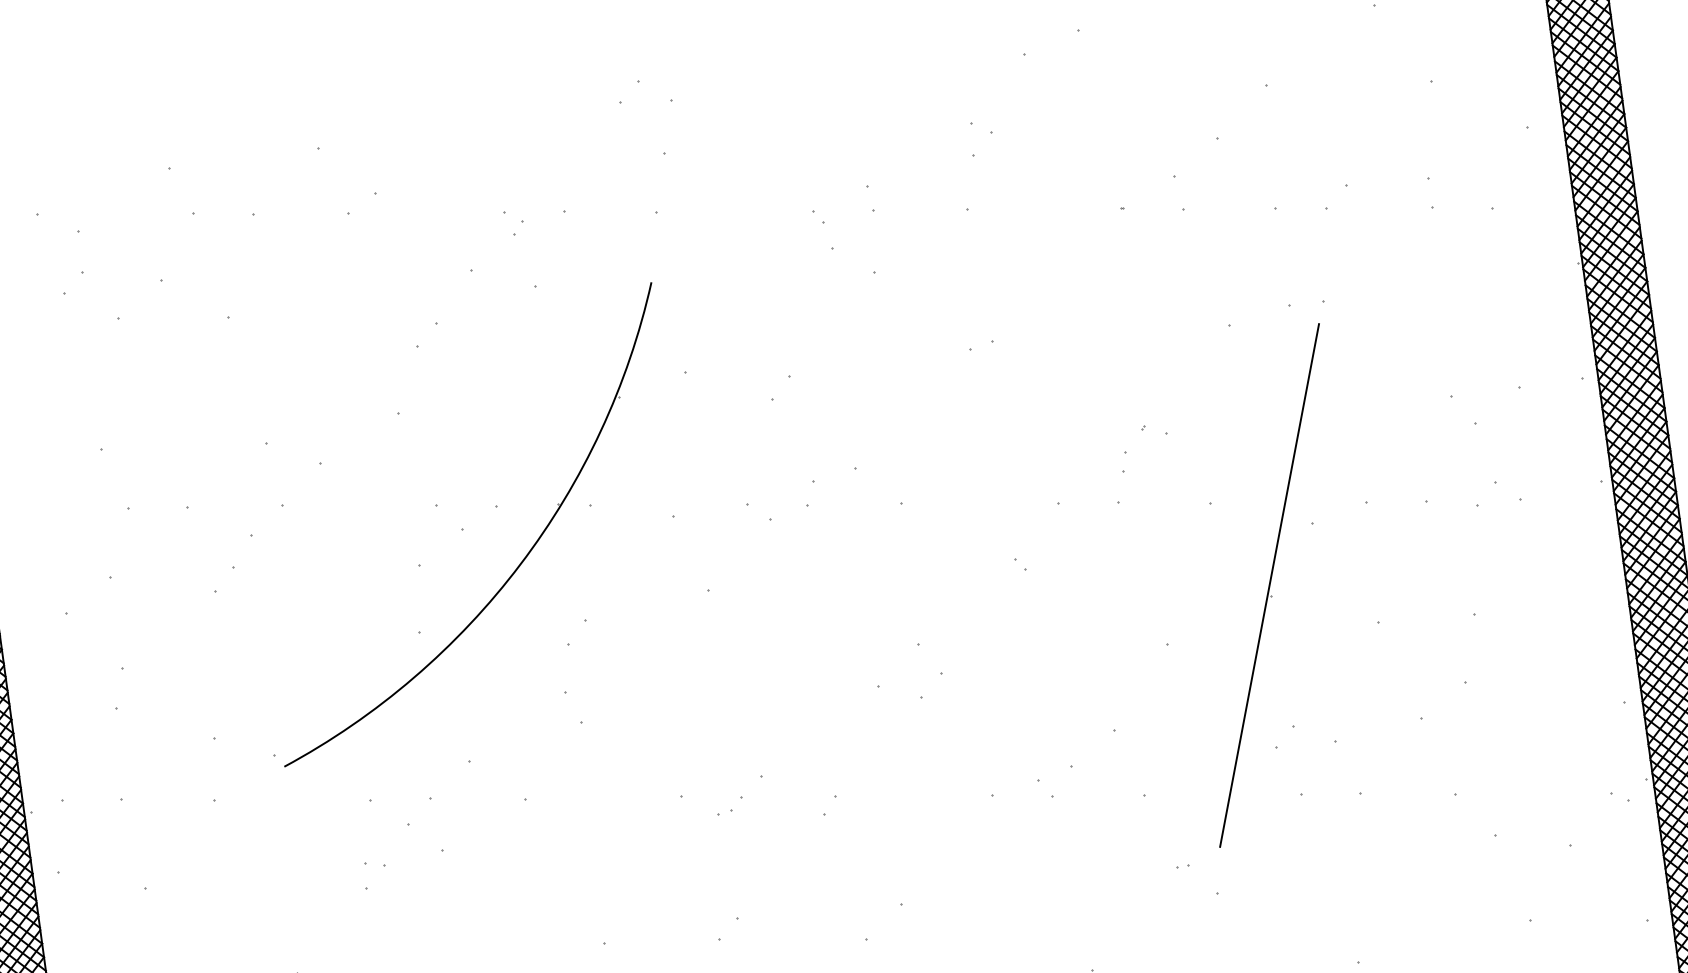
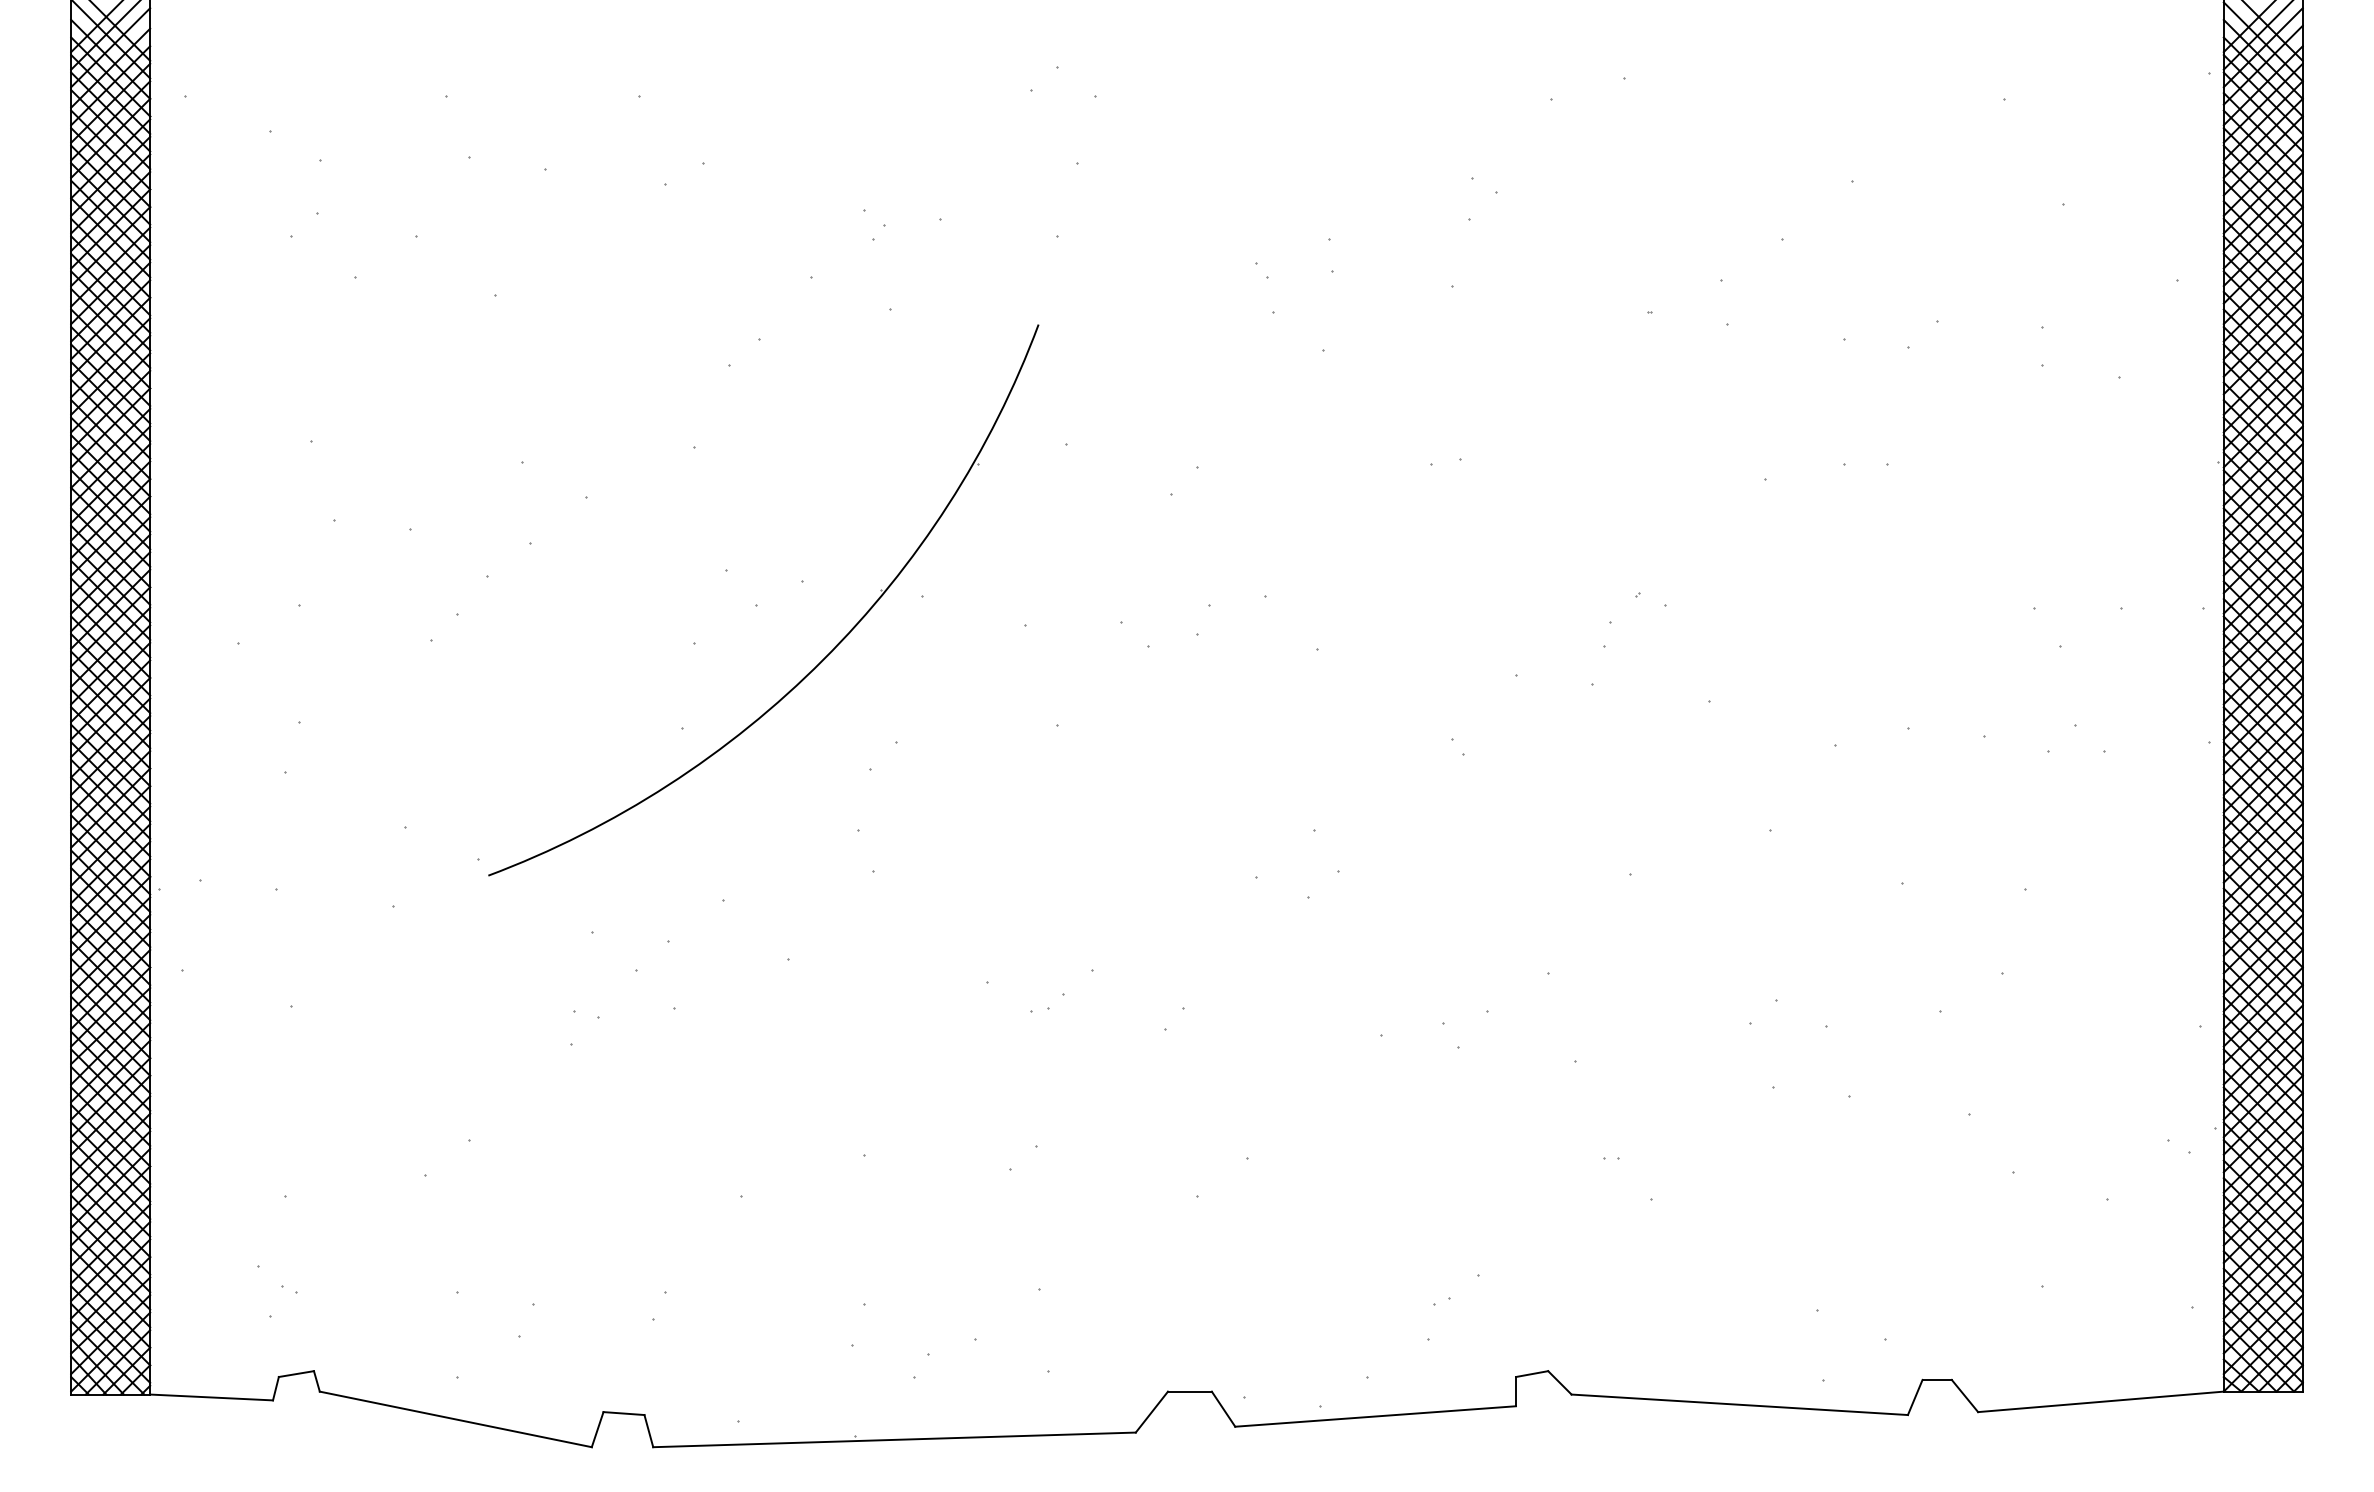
line: (1269, 585) -> (1770, 816), removed

